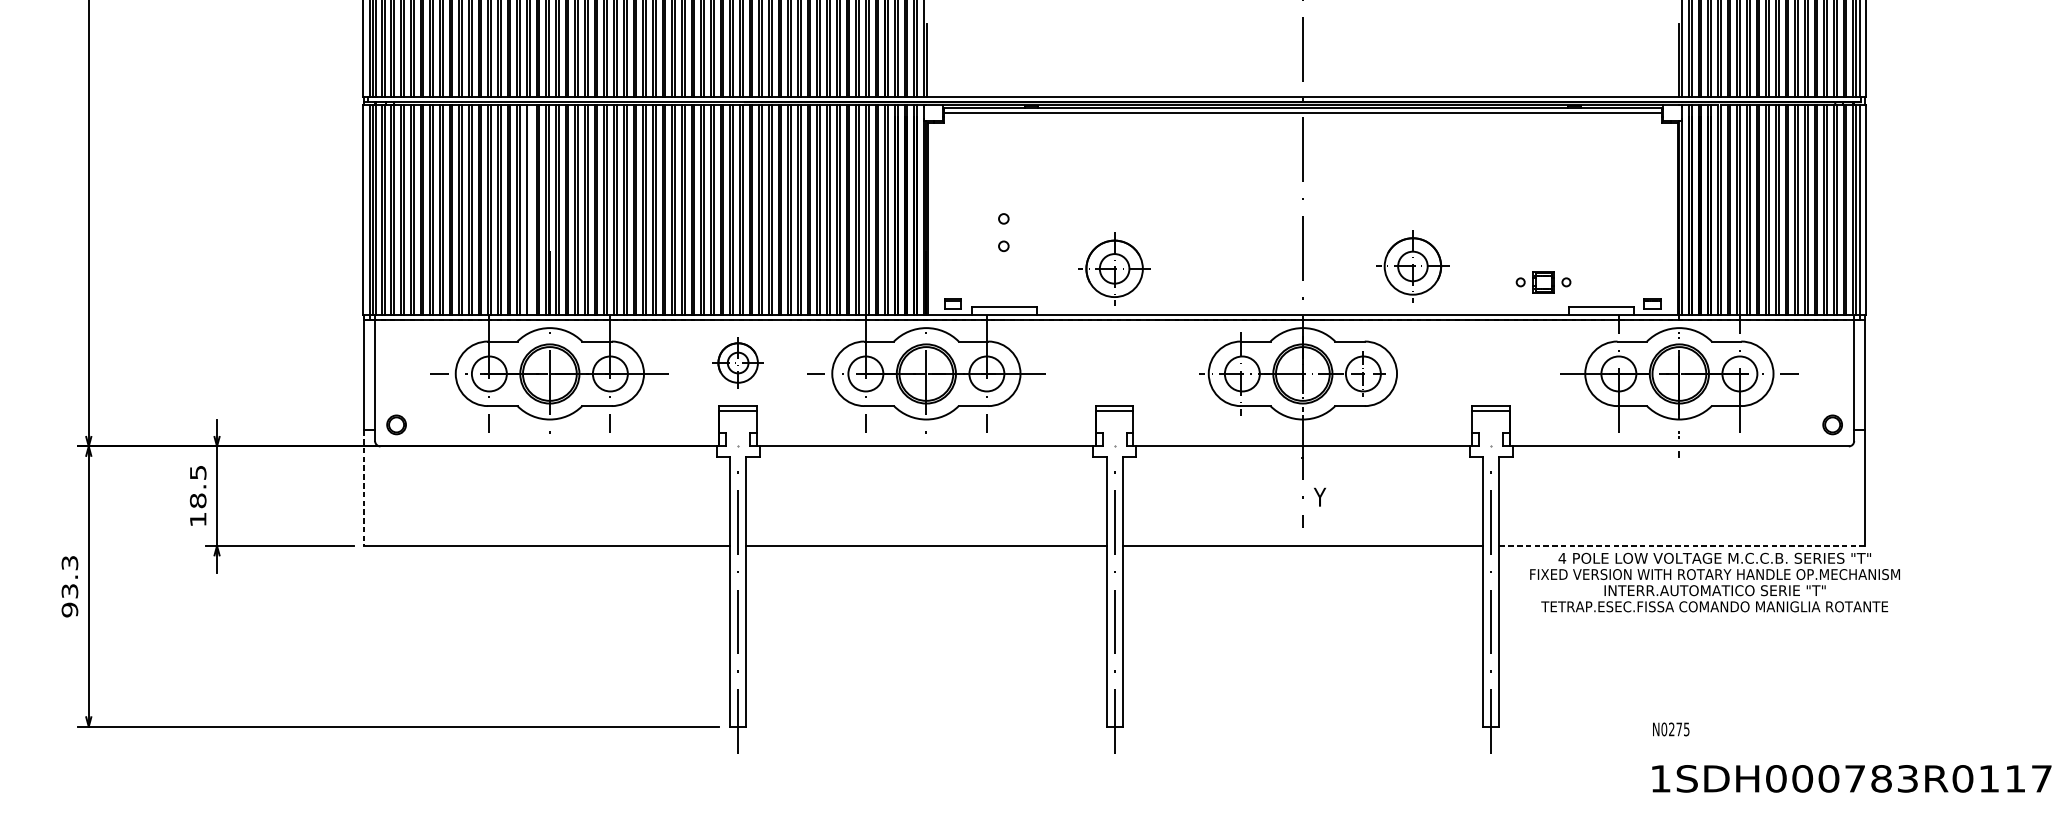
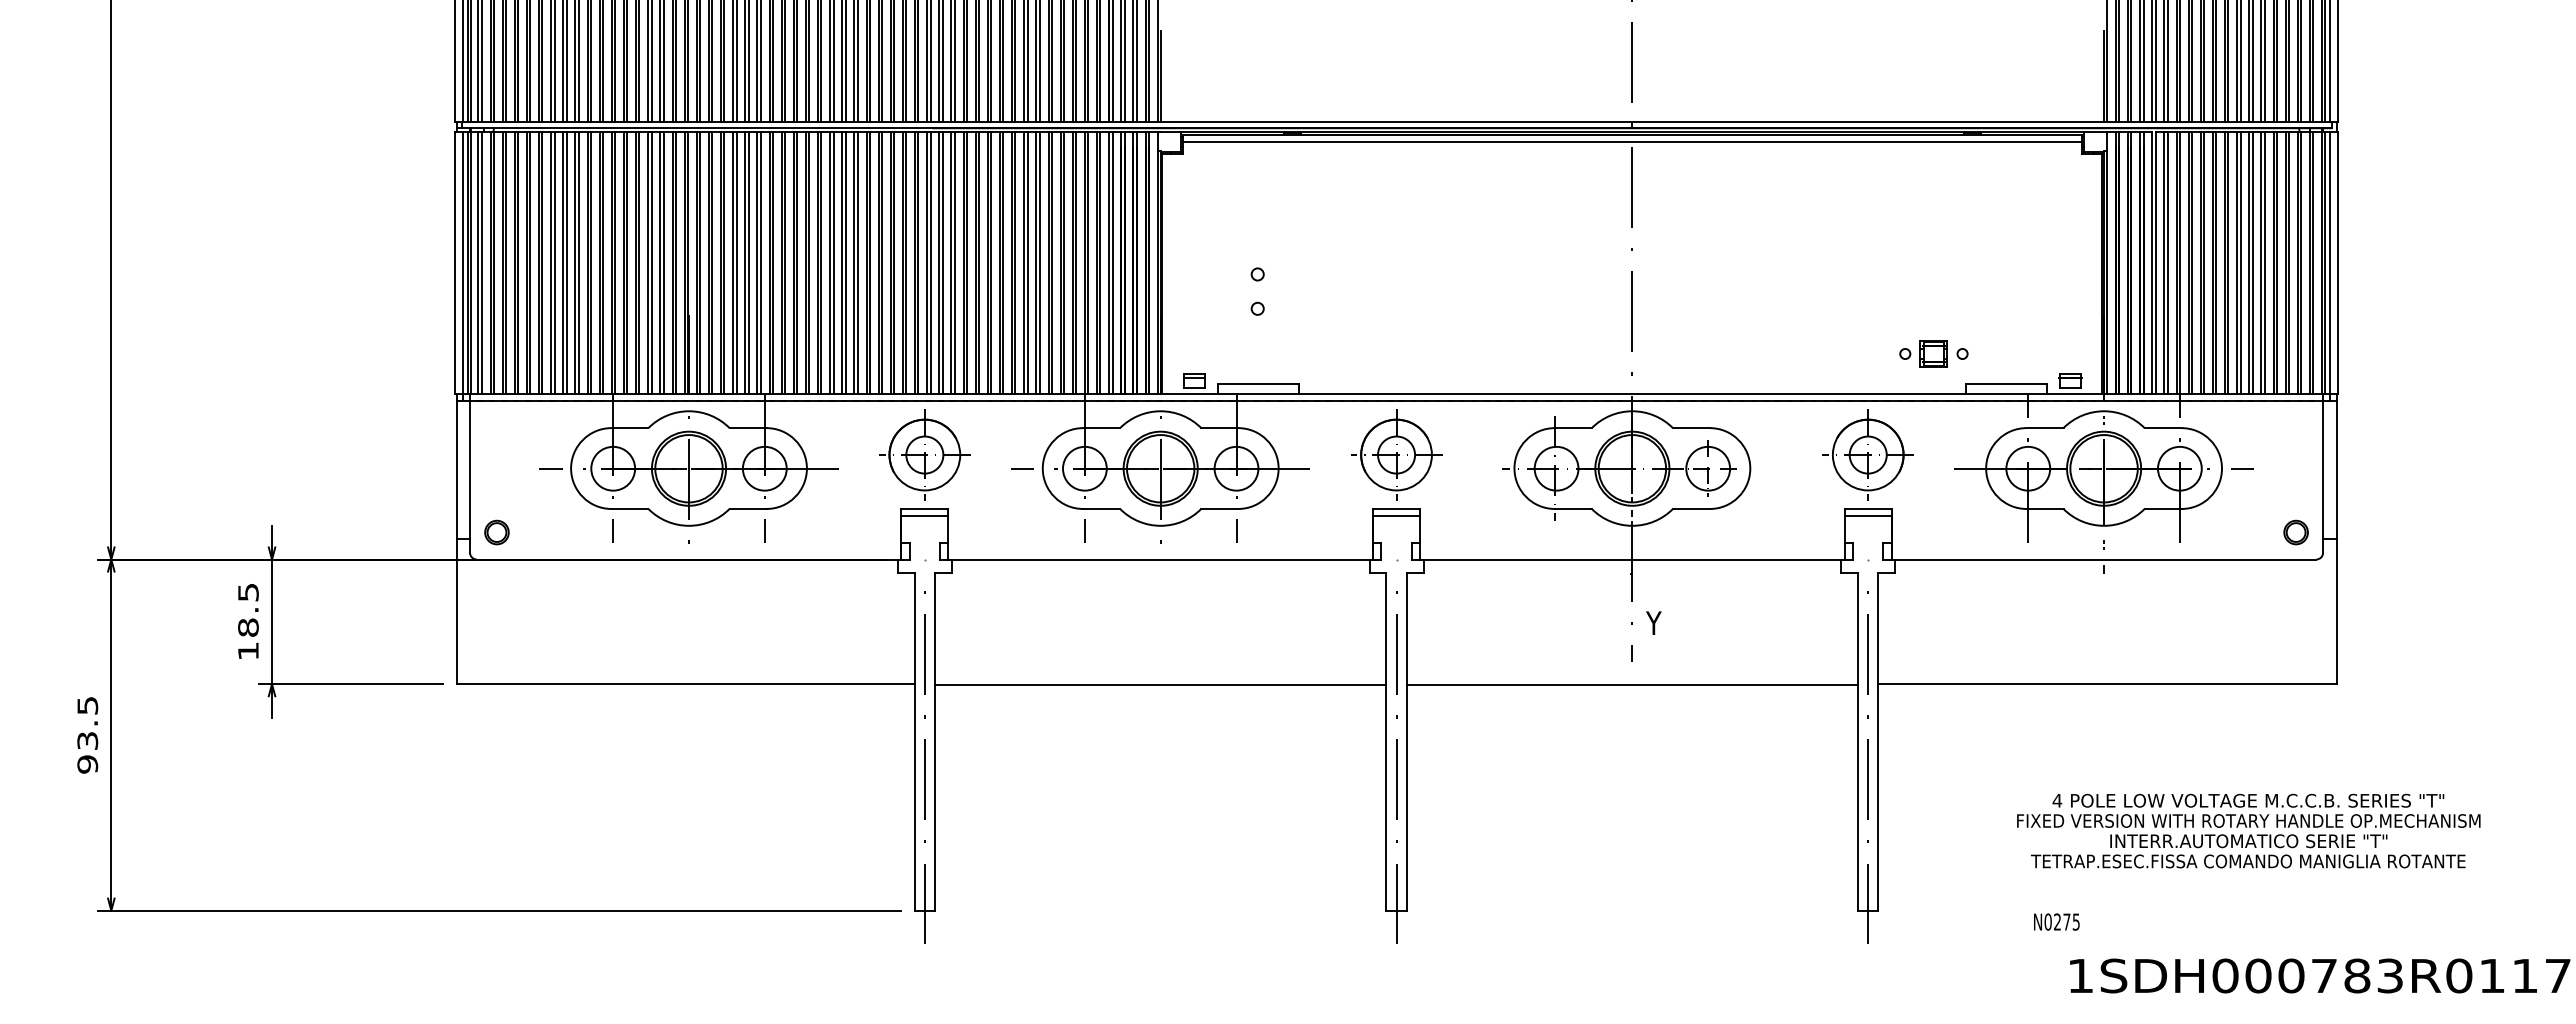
line: (529, 209) -> (663, 262), added
part: (1412, 266) -> (1867, 454), moved
part: (1114, 268) -> (1396, 454), moved
part: (737, 362) -> (924, 454), size x1.43
line: (364, 488) -> (456, 612), dashed -> solid
line: (1681, 546) -> (2106, 684), dashed -> solid
text: (69, 562) -> (87, 705), 93.3 -> 93.5
text: (1714, 582) -> (2248, 830), moved
text: (1670, 728) -> (2056, 921), moved

